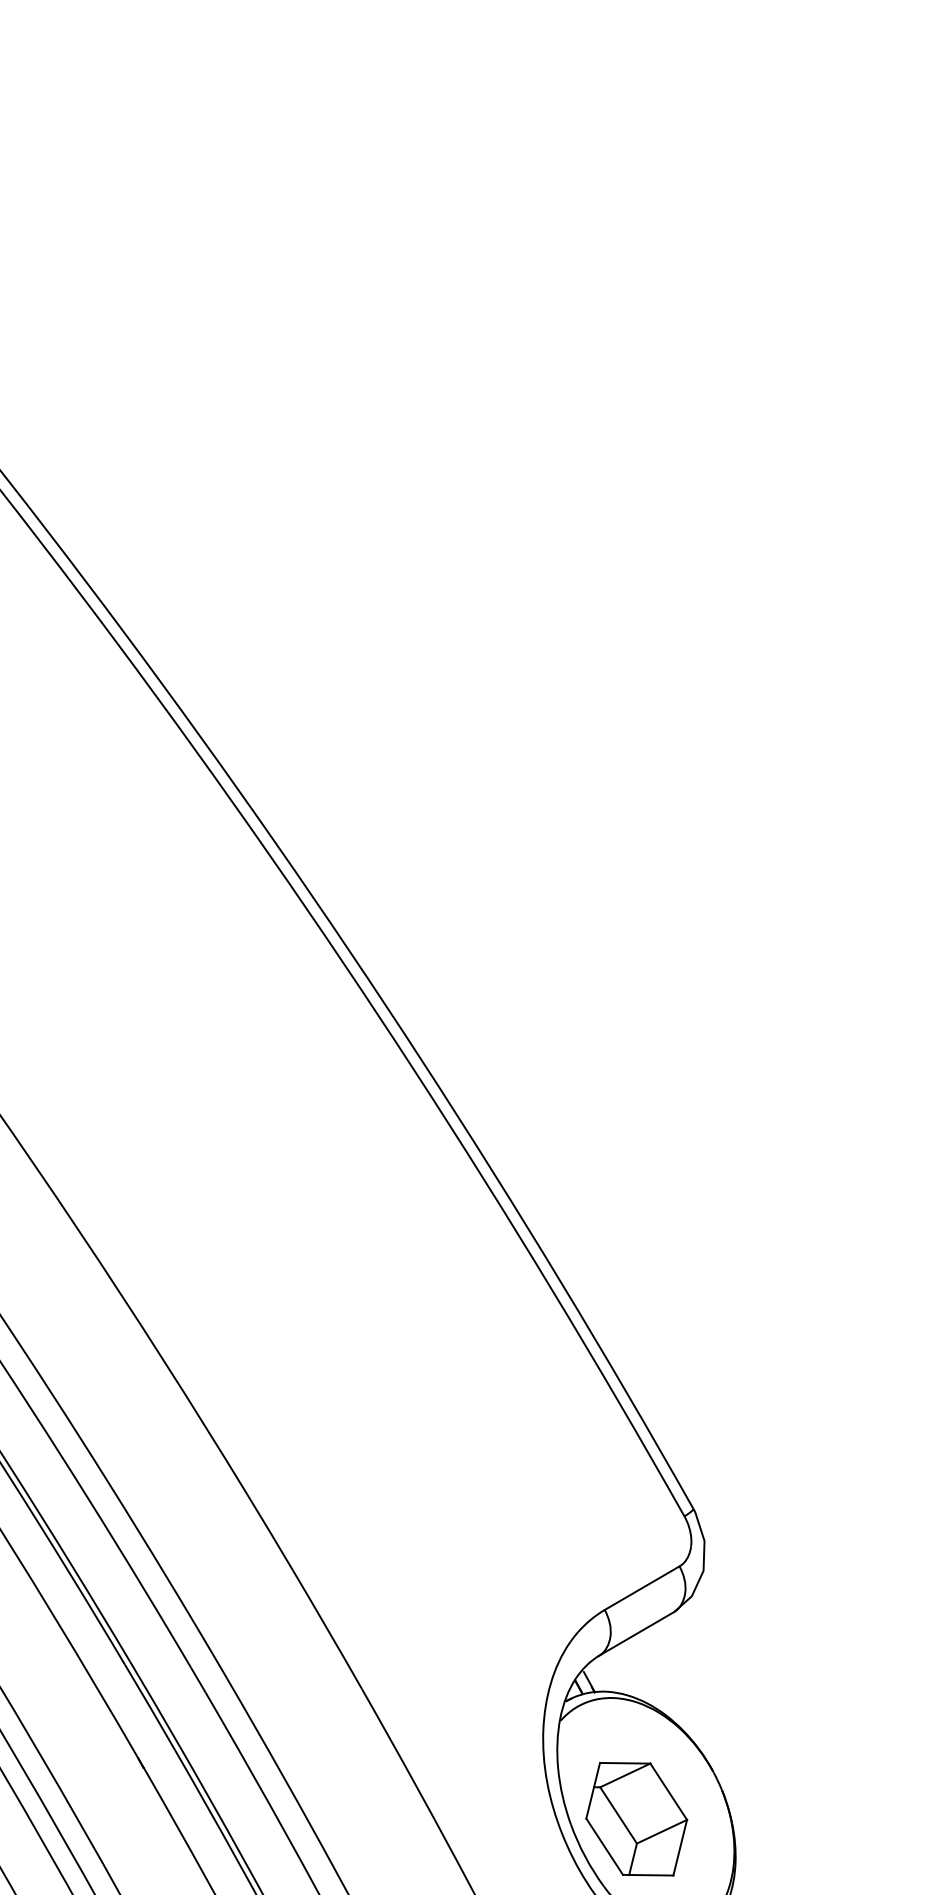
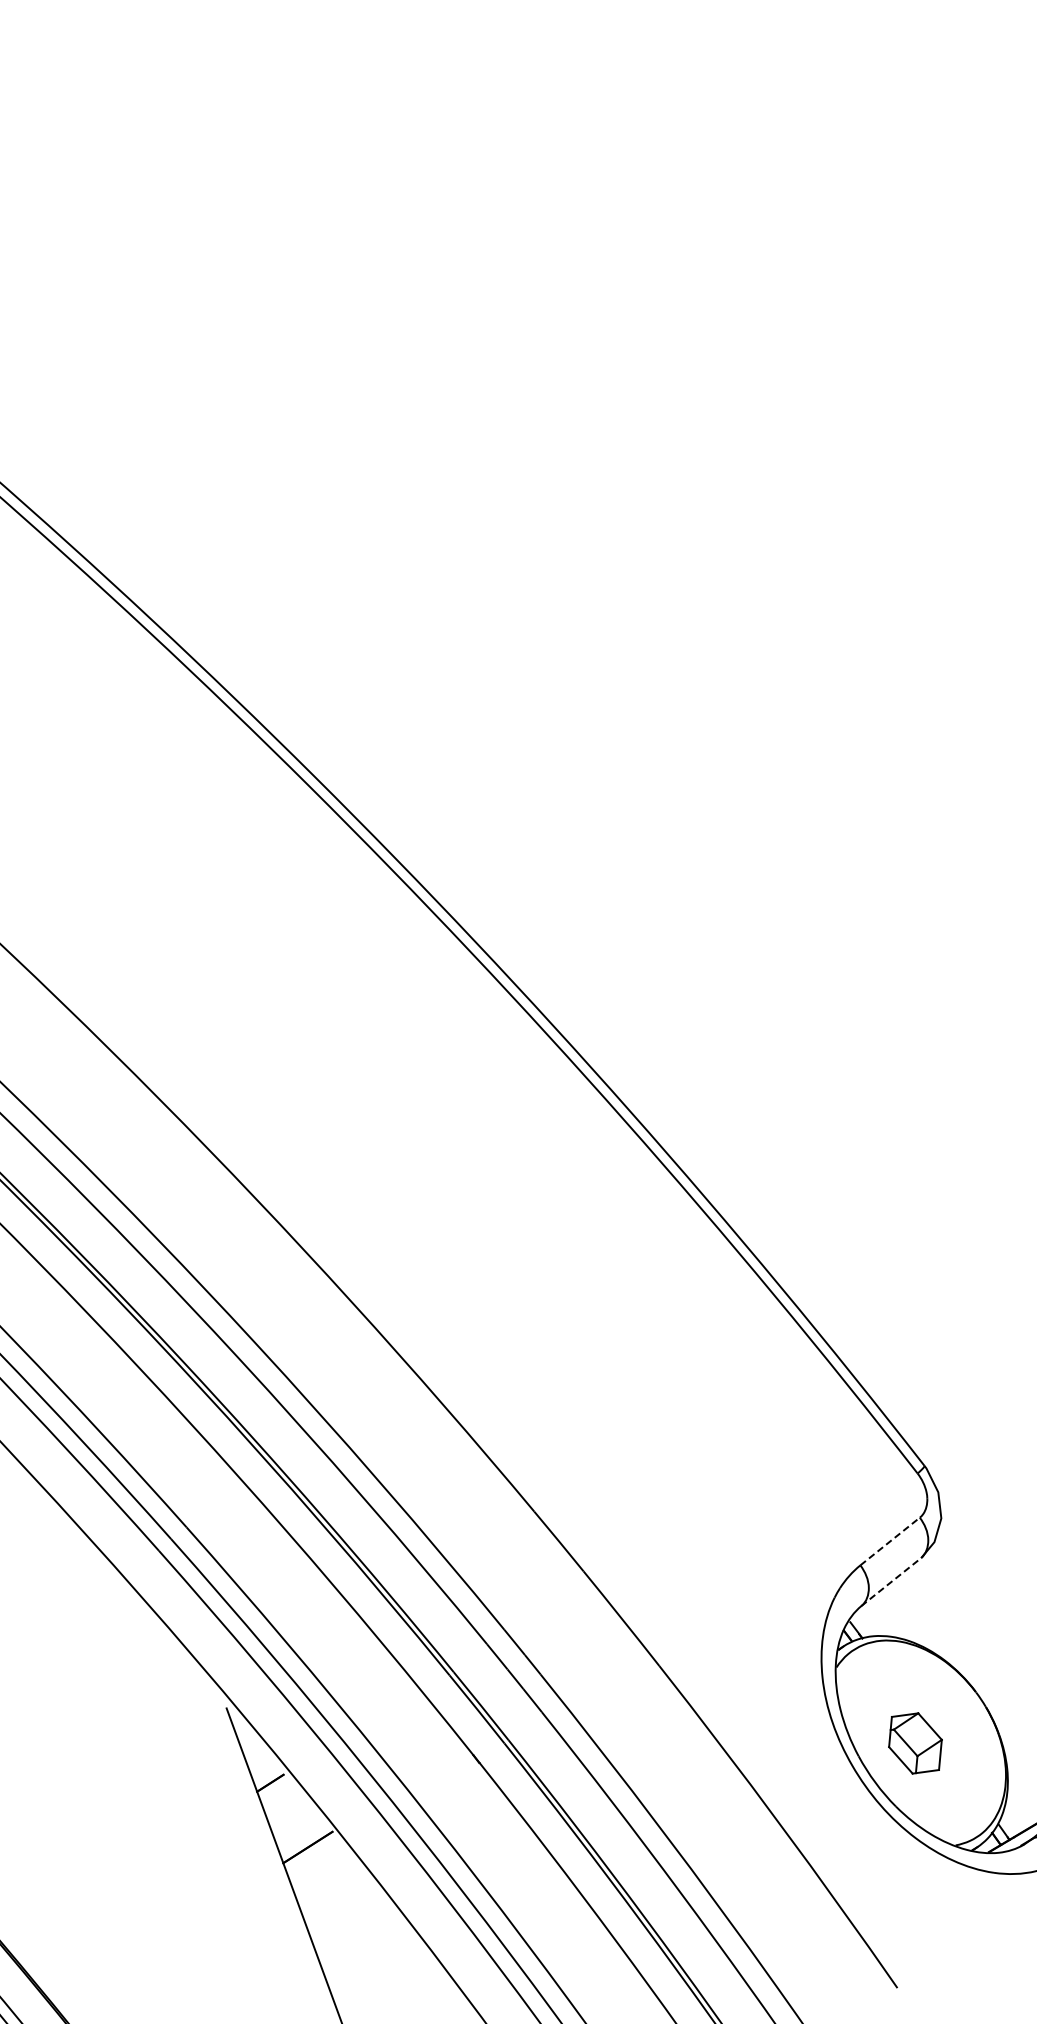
line: (642, 1588) -> (890, 1541), solid -> dashed
line: (636, 1634) -> (891, 1582), solid -> dashed
part: (636, 1819) -> (915, 1743), size x0.6

